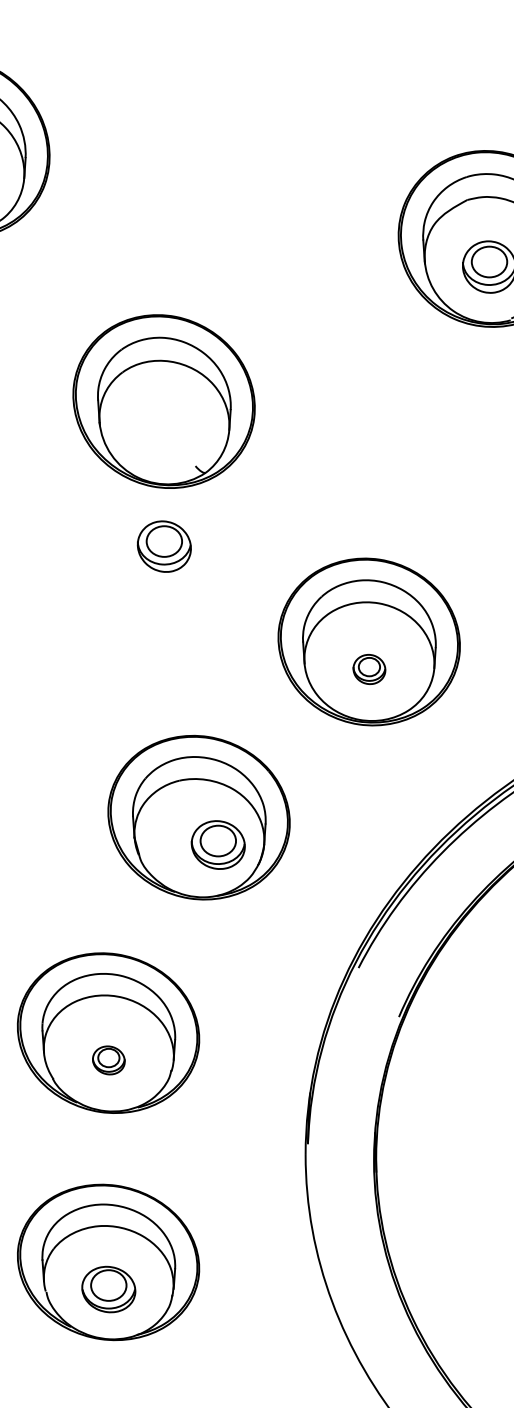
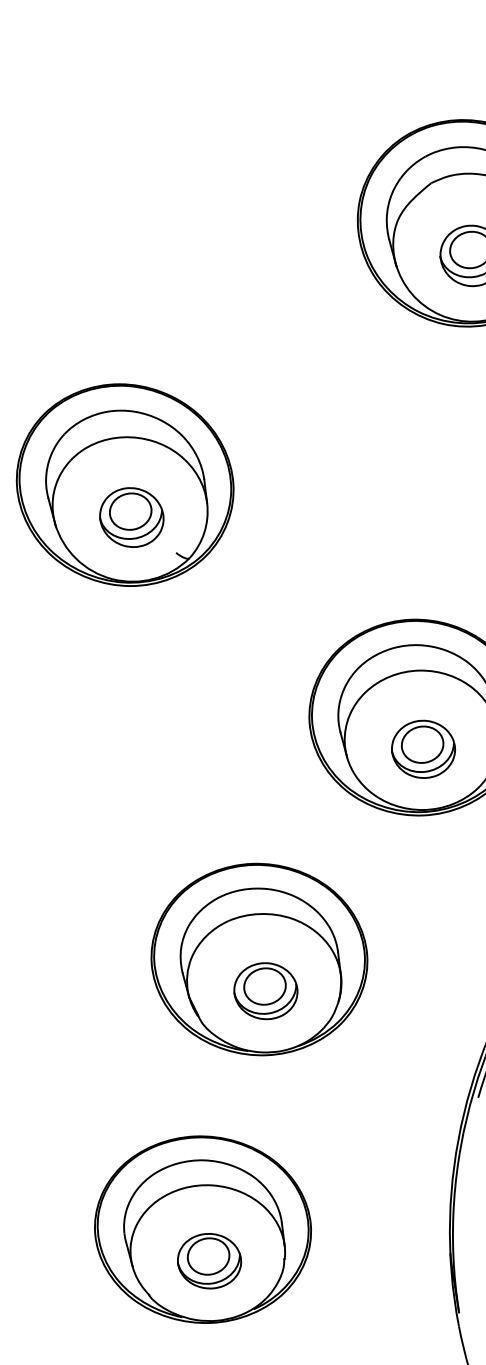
part: (163, 546) -> (130, 517), moved
part: (369, 669) -> (423, 749), size x1.67
part: (217, 844) -> (264, 990), moved
part: (108, 1060) -> (209, 1261), size x1.67

